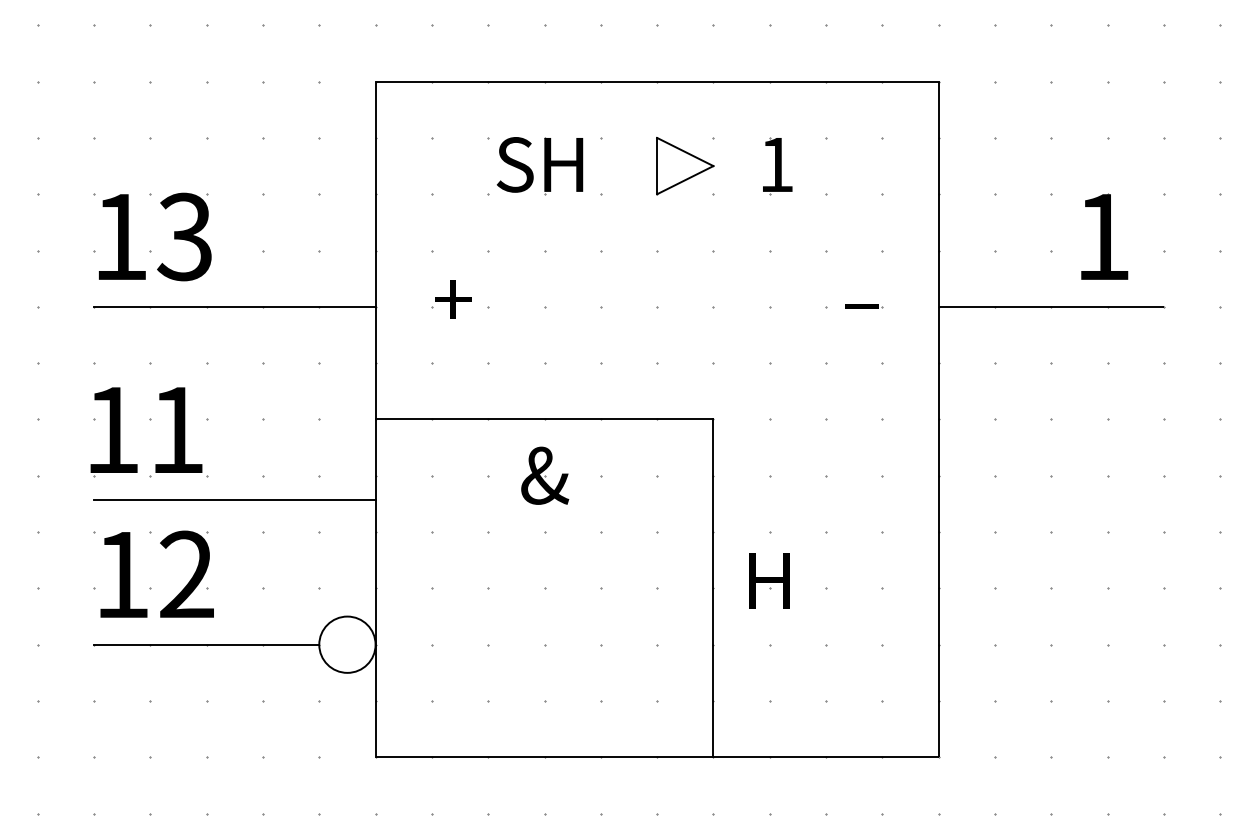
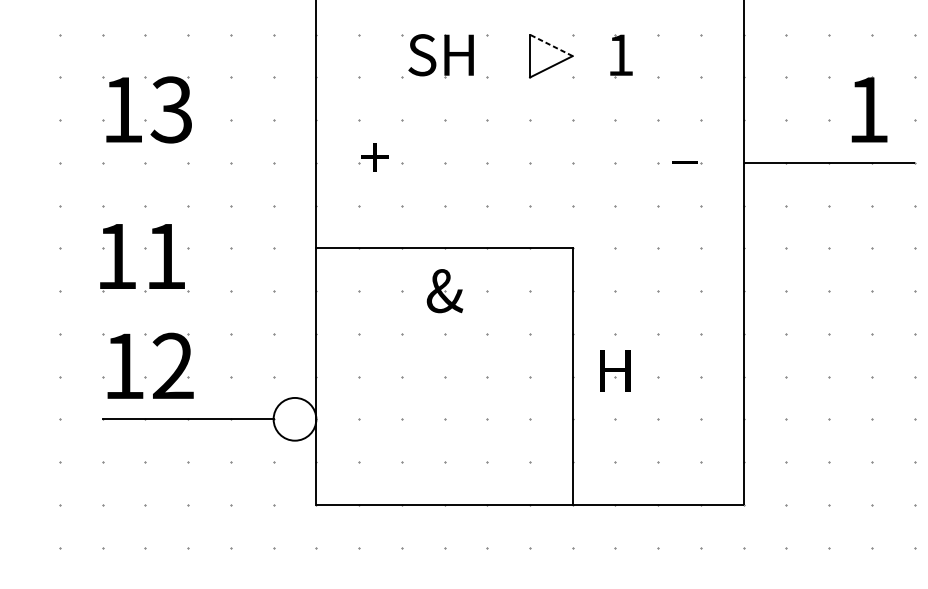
line: (684, 151) -> (550, 45), solid -> dashed
line: (234, 306) -> (209, 162), removed
line: (234, 500) -> (209, 309), removed

